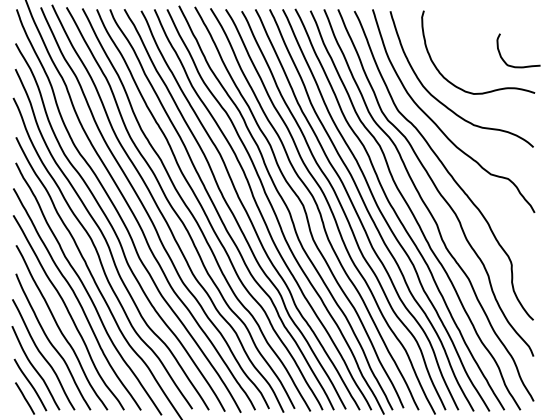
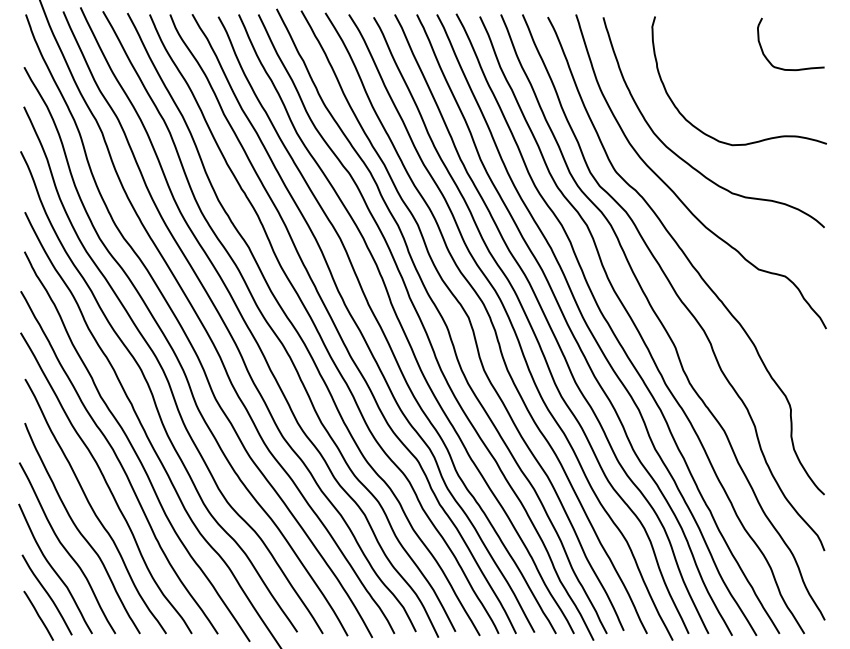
curve: (518, 66) -> (790, 68), moved

